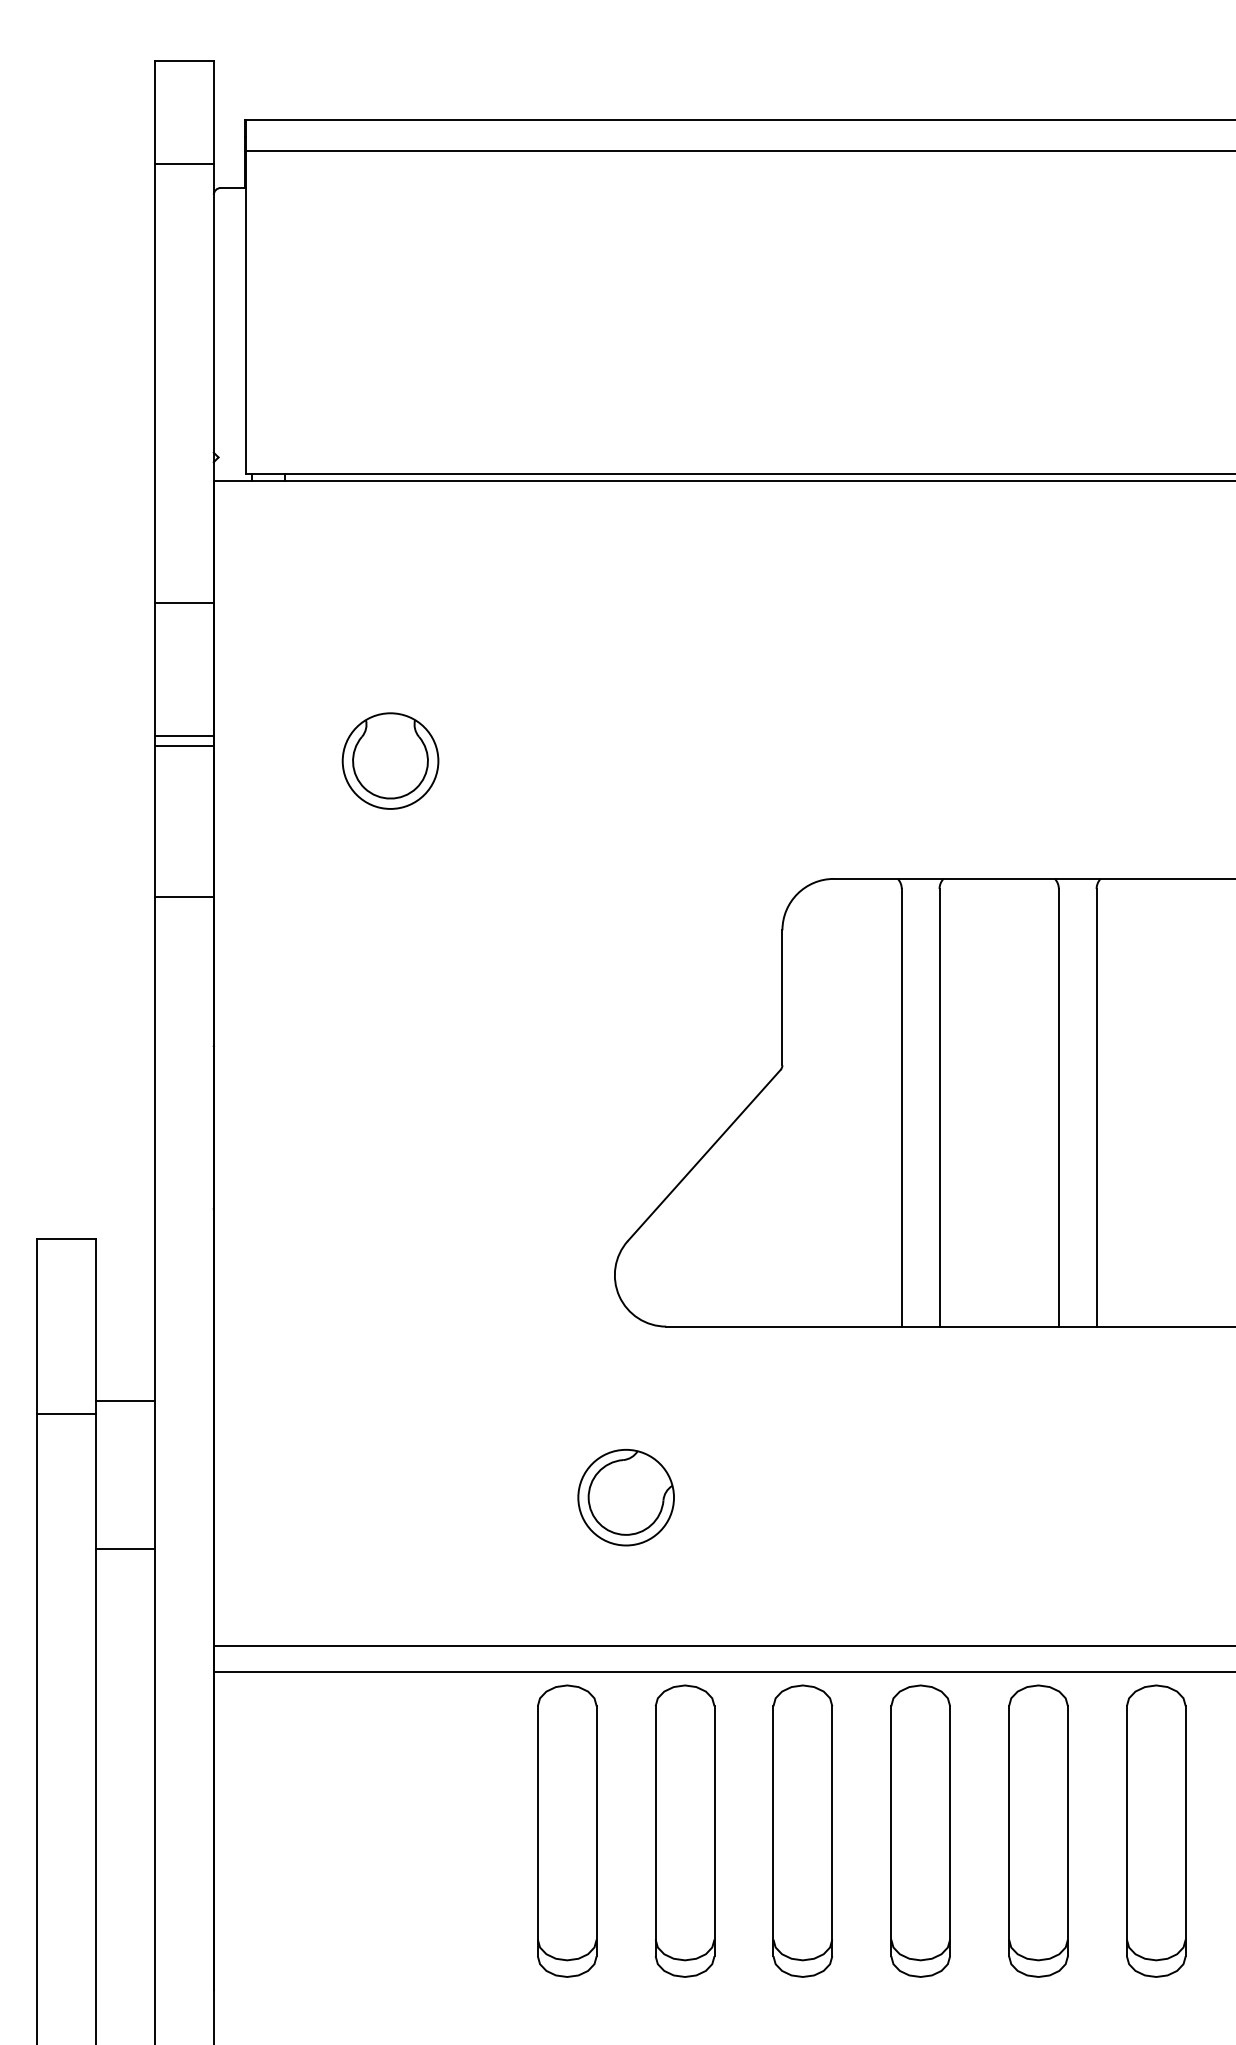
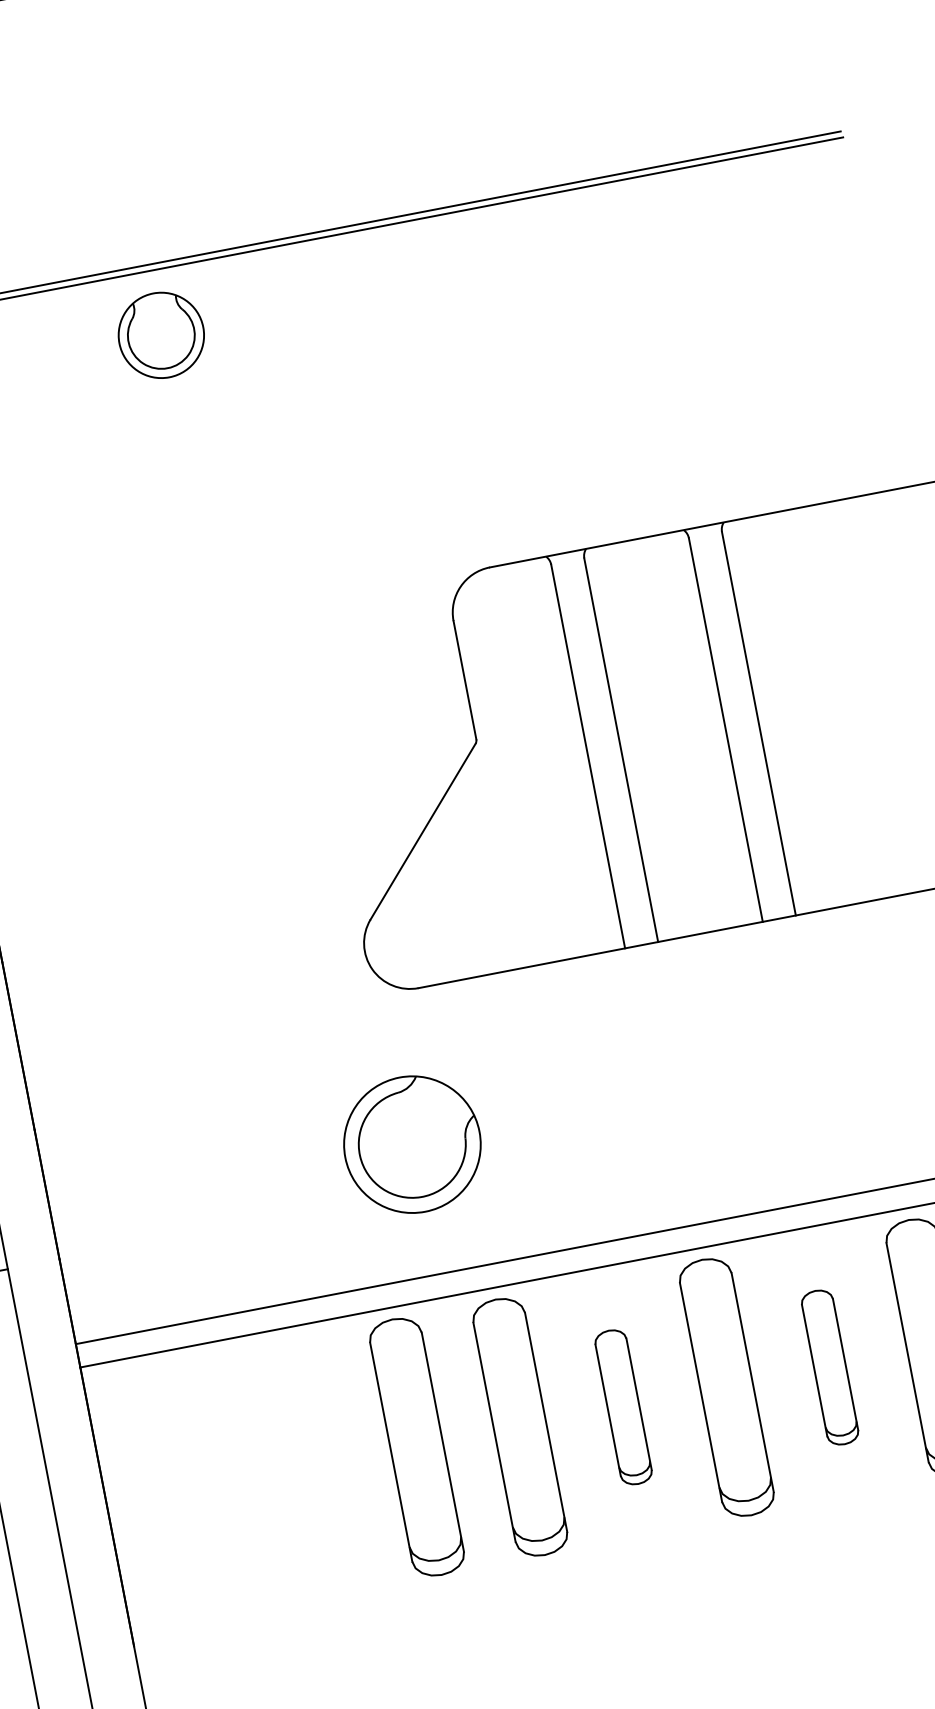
part: (390, 760) -> (161, 334), moved
part: (625, 1497) -> (411, 1144), size x1.6
part: (802, 1830) -> (623, 1406), size x0.6
part: (1038, 1830) -> (829, 1367), size x0.6

